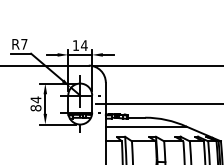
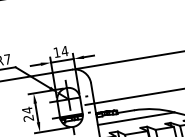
text: (35, 108) -> (28, 118), 84 -> 24

